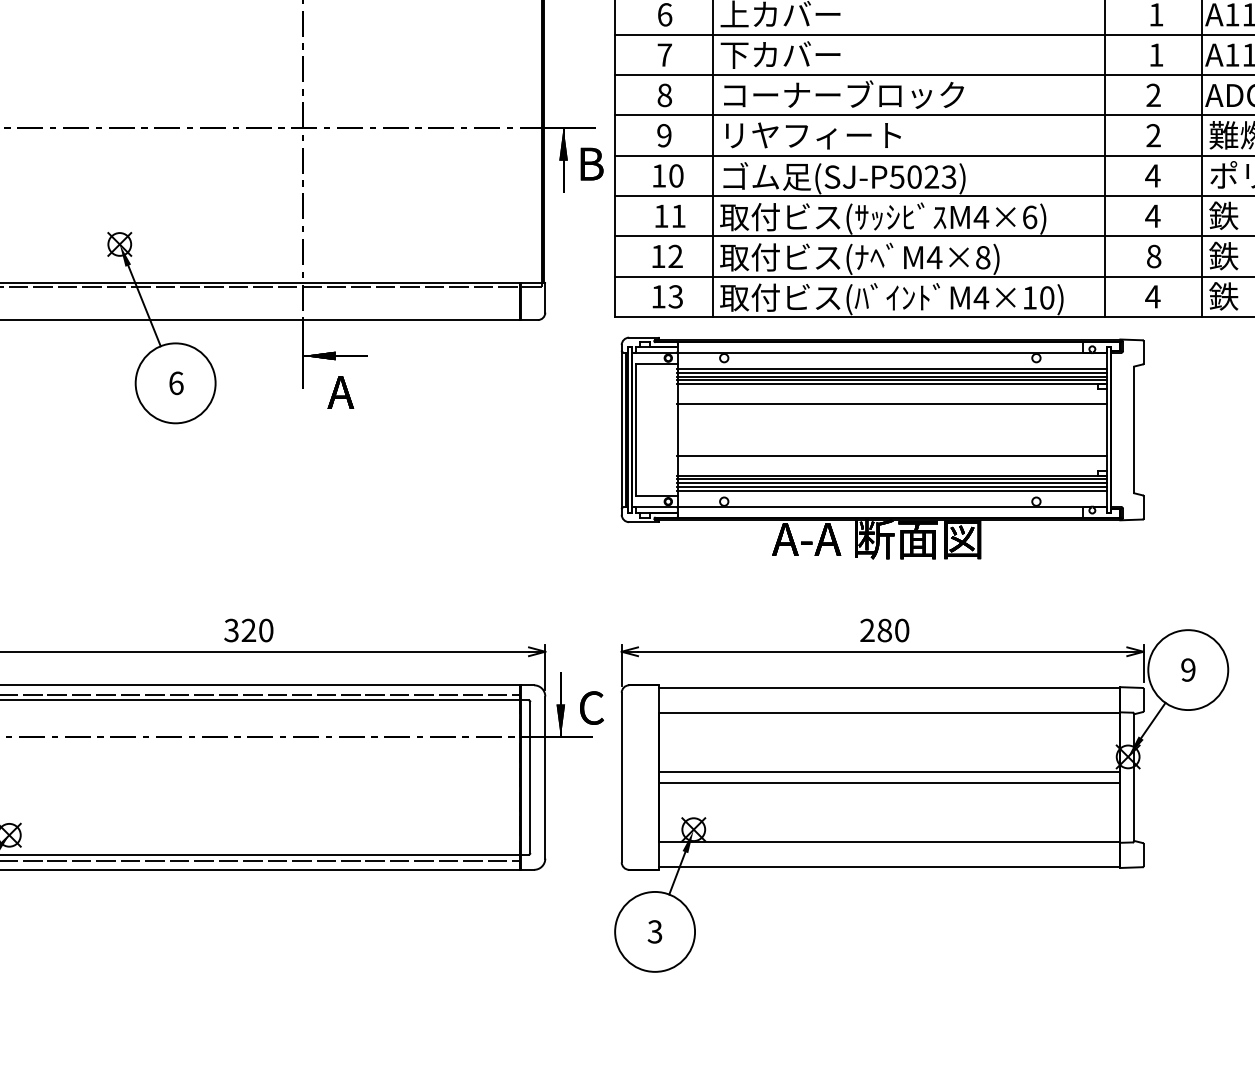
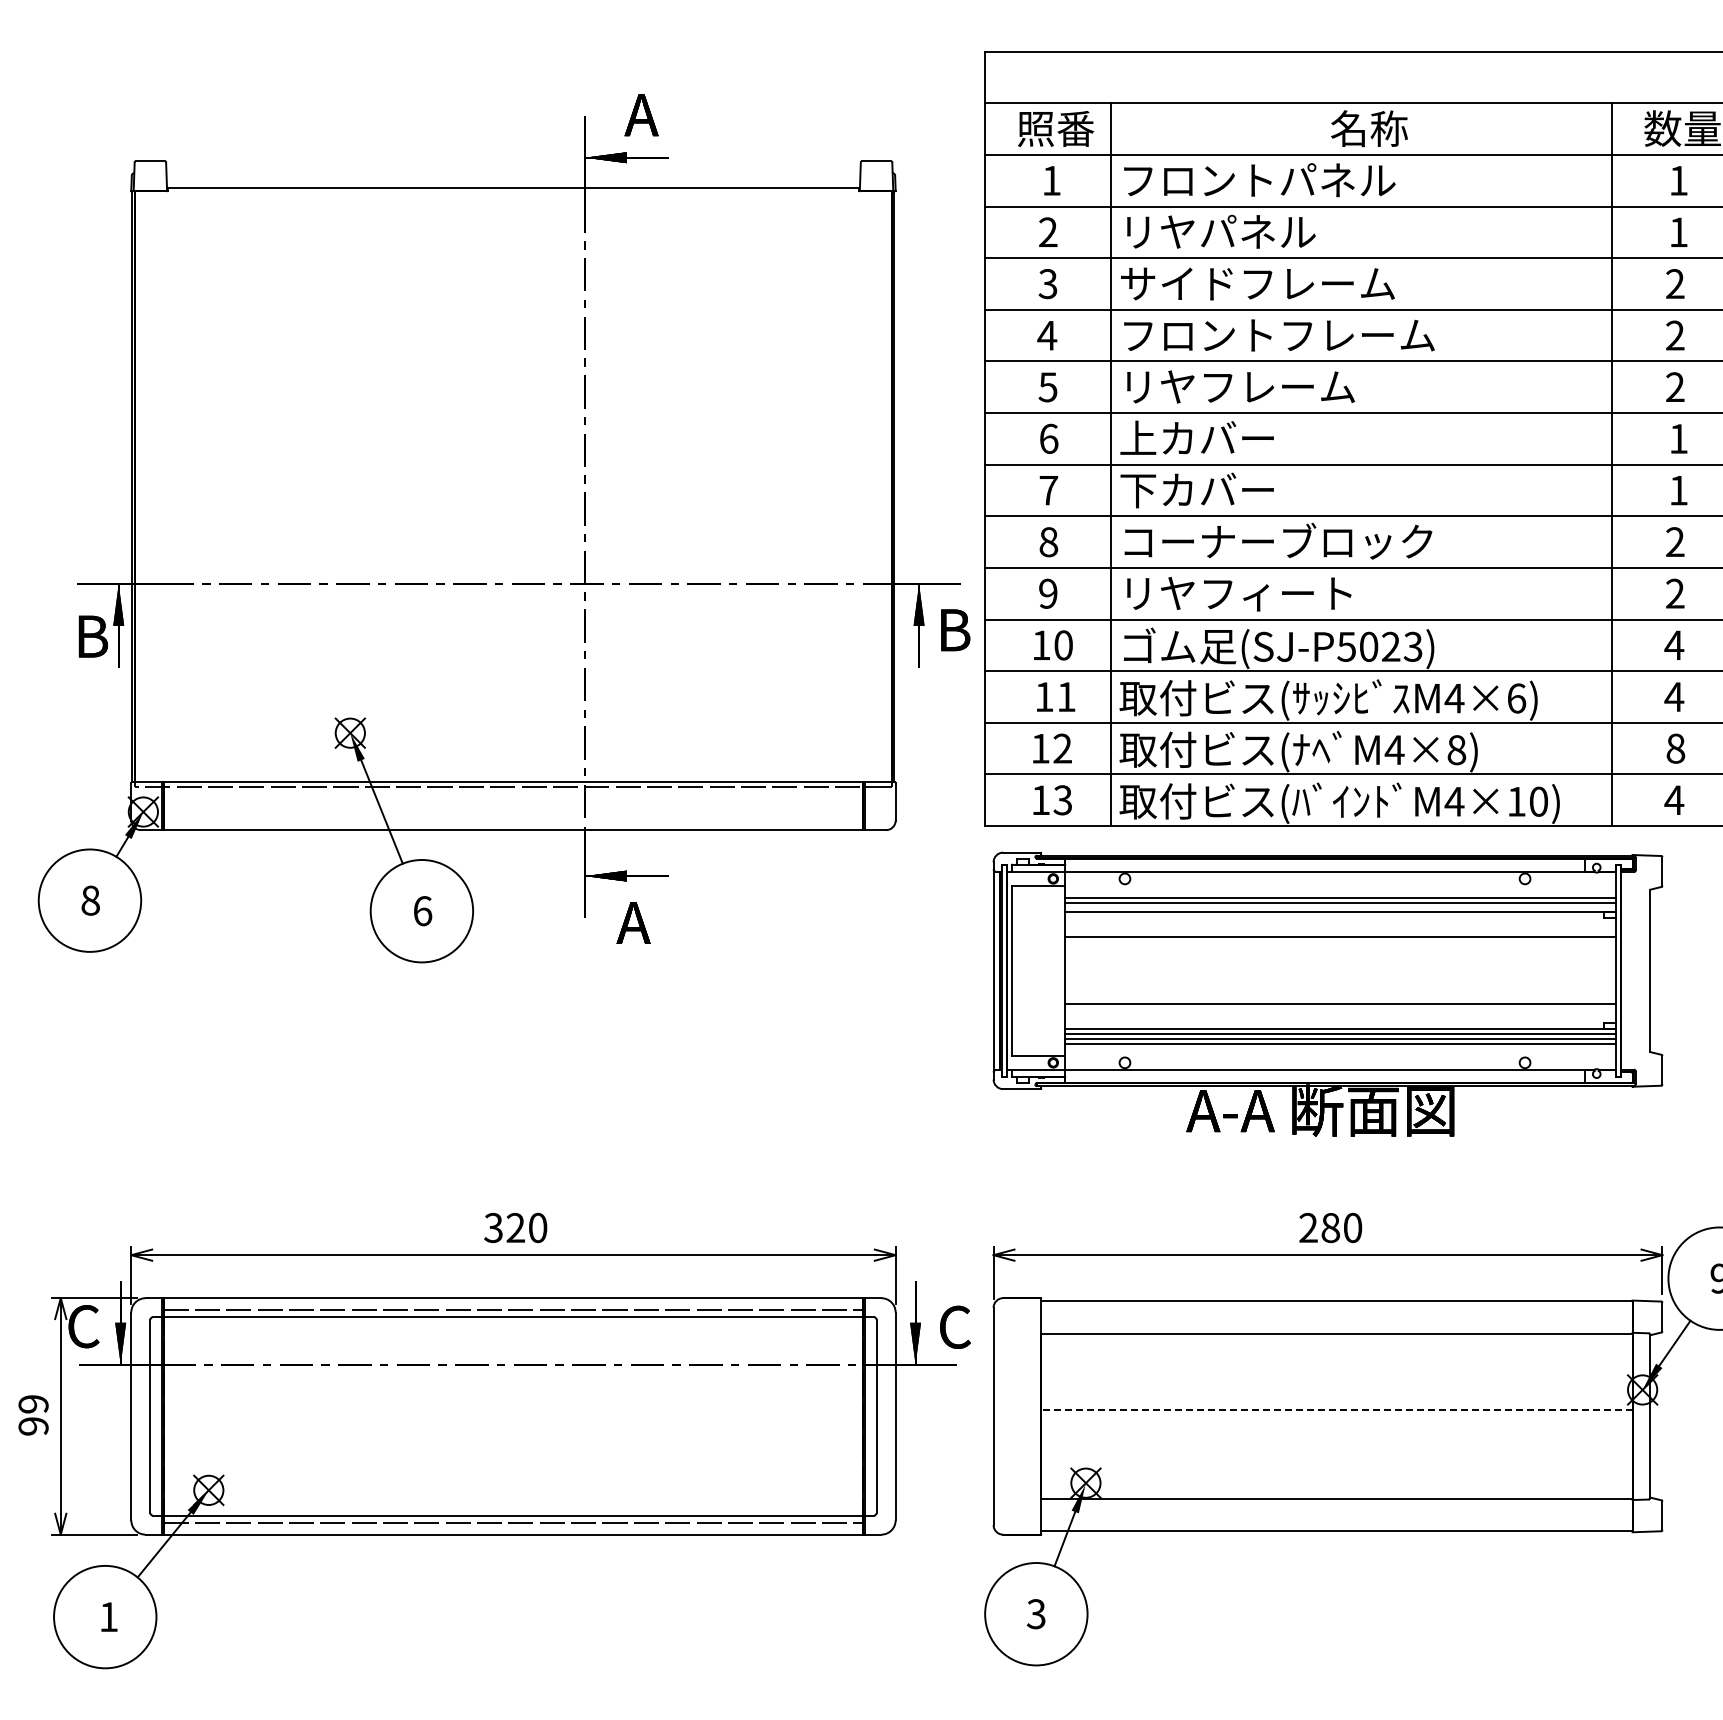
line: (891, 369) -> (1339, 893), removed
line: (891, 380) -> (1339, 907), removed
line: (891, 490) -> (1339, 1048), removed
line: (889, 772) -> (1336, 1409), solid -> dashed
line: (889, 782) -> (1336, 1422), removed

